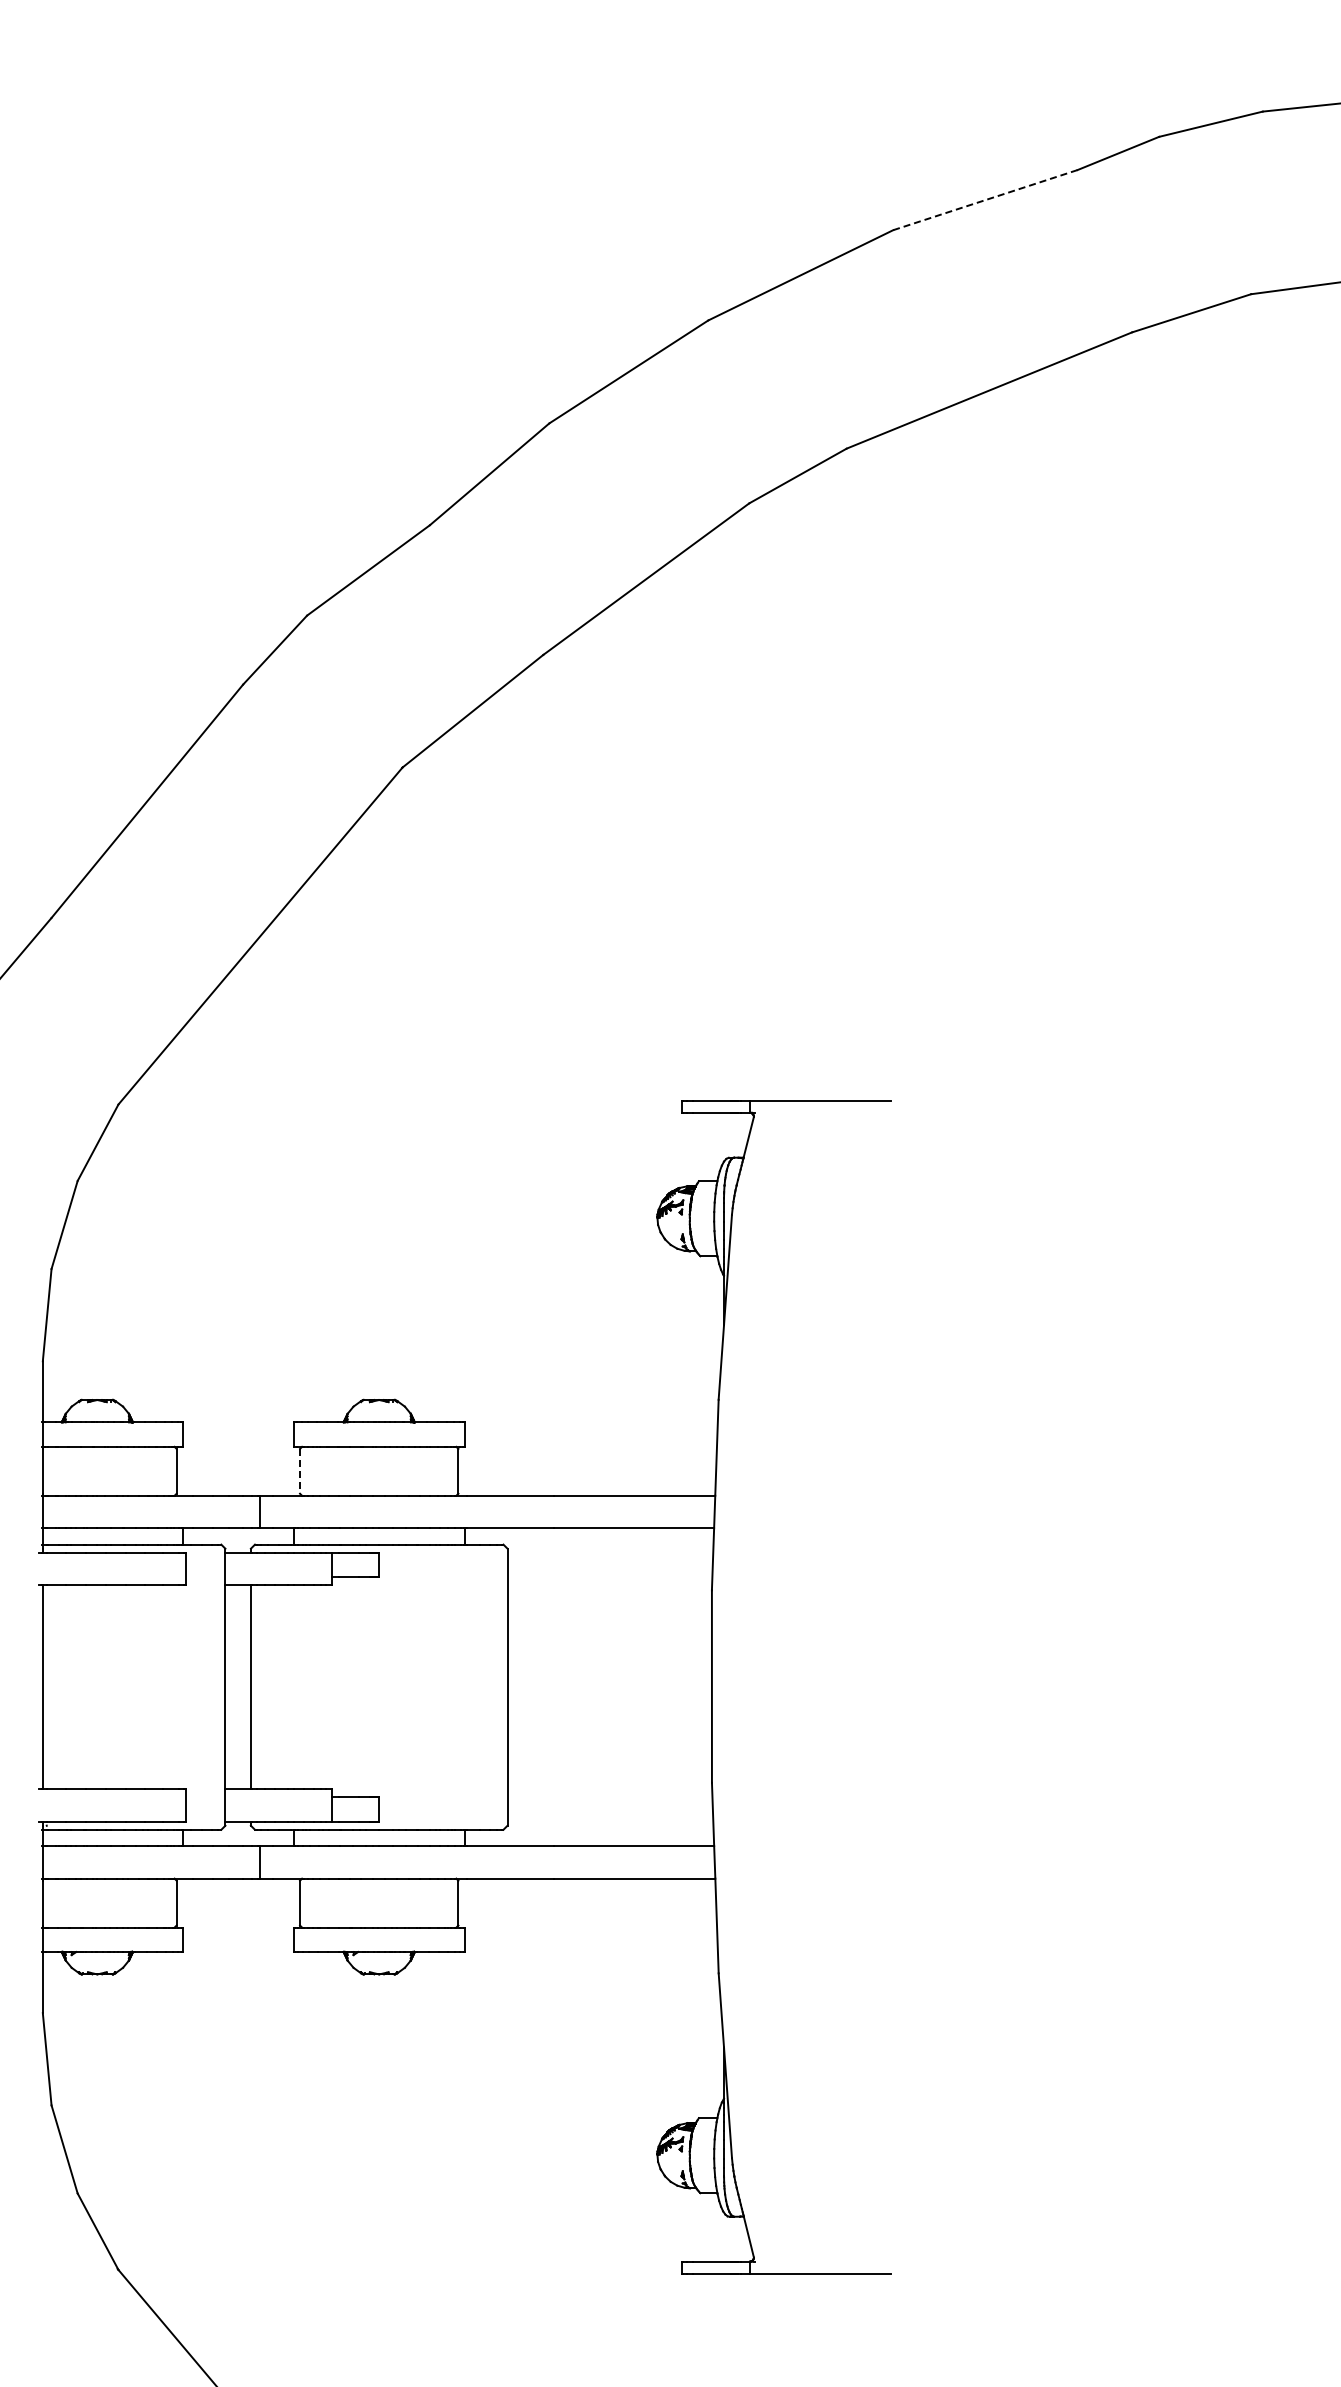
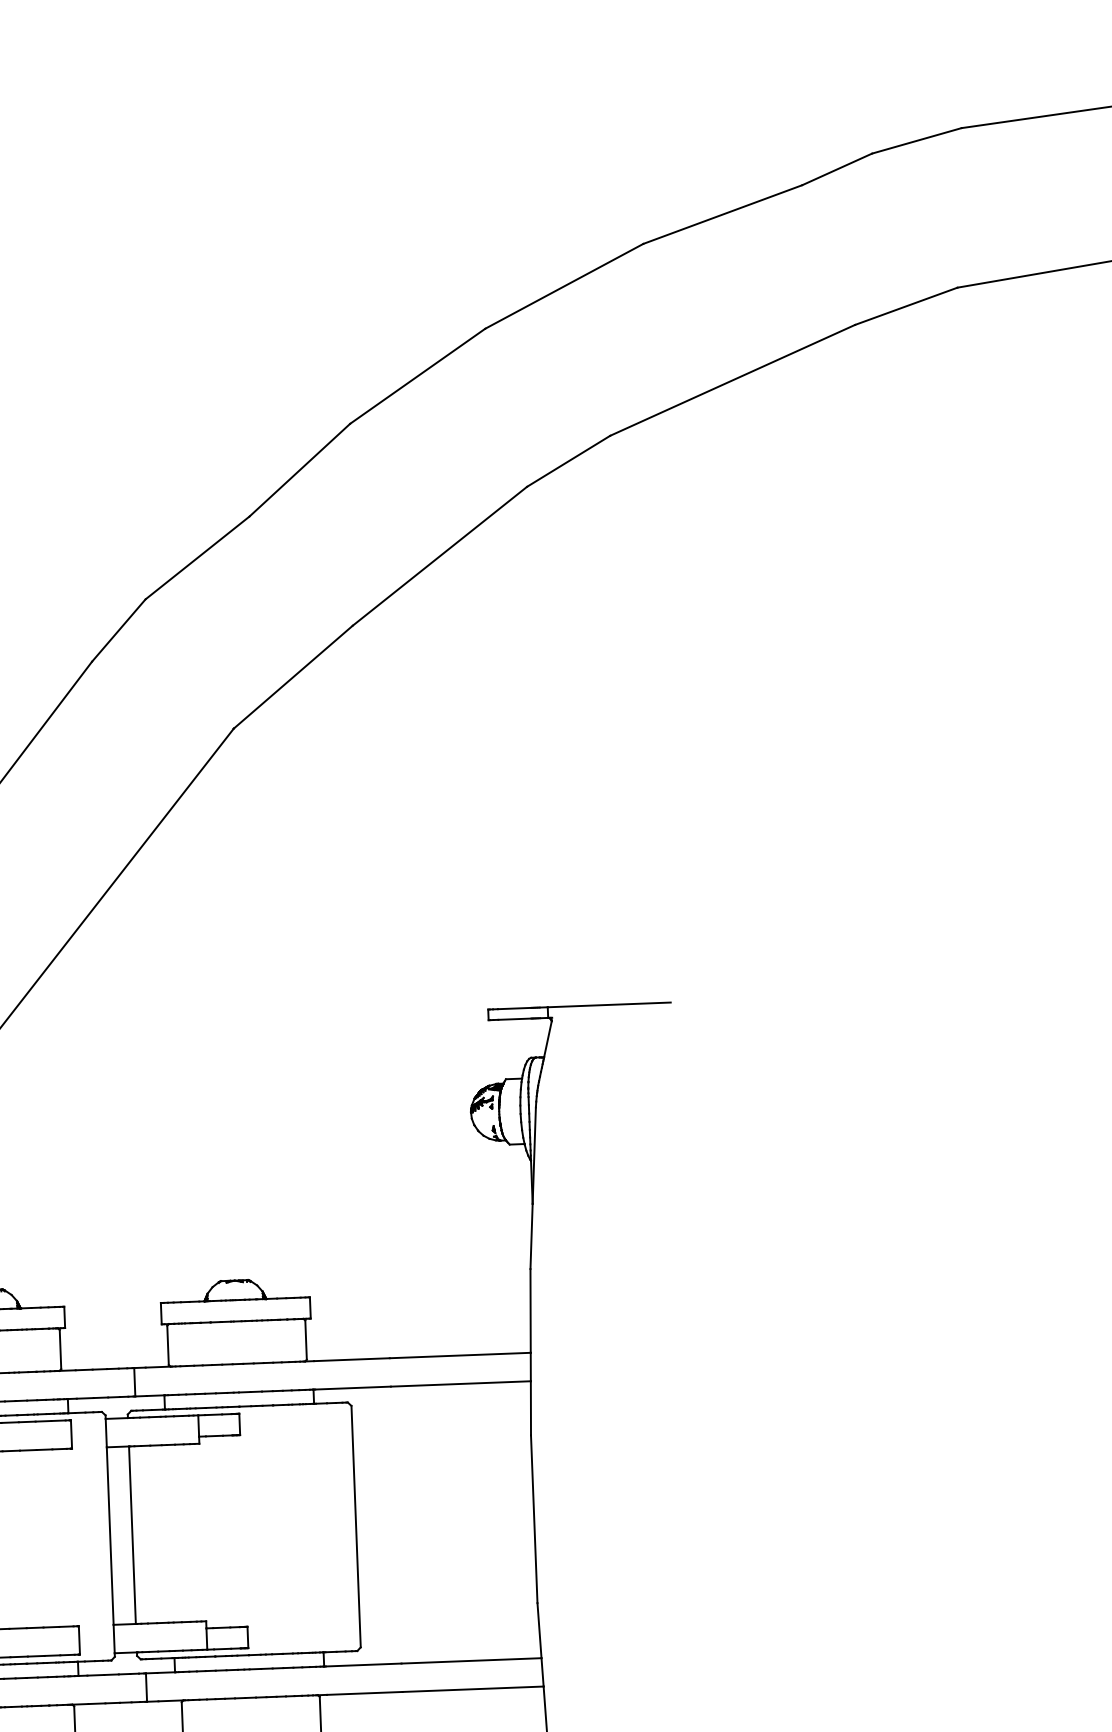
line: (984, 200) -> (722, 214), dashed -> solid
line: (300, 1471) -> (168, 1345), dashed -> solid

